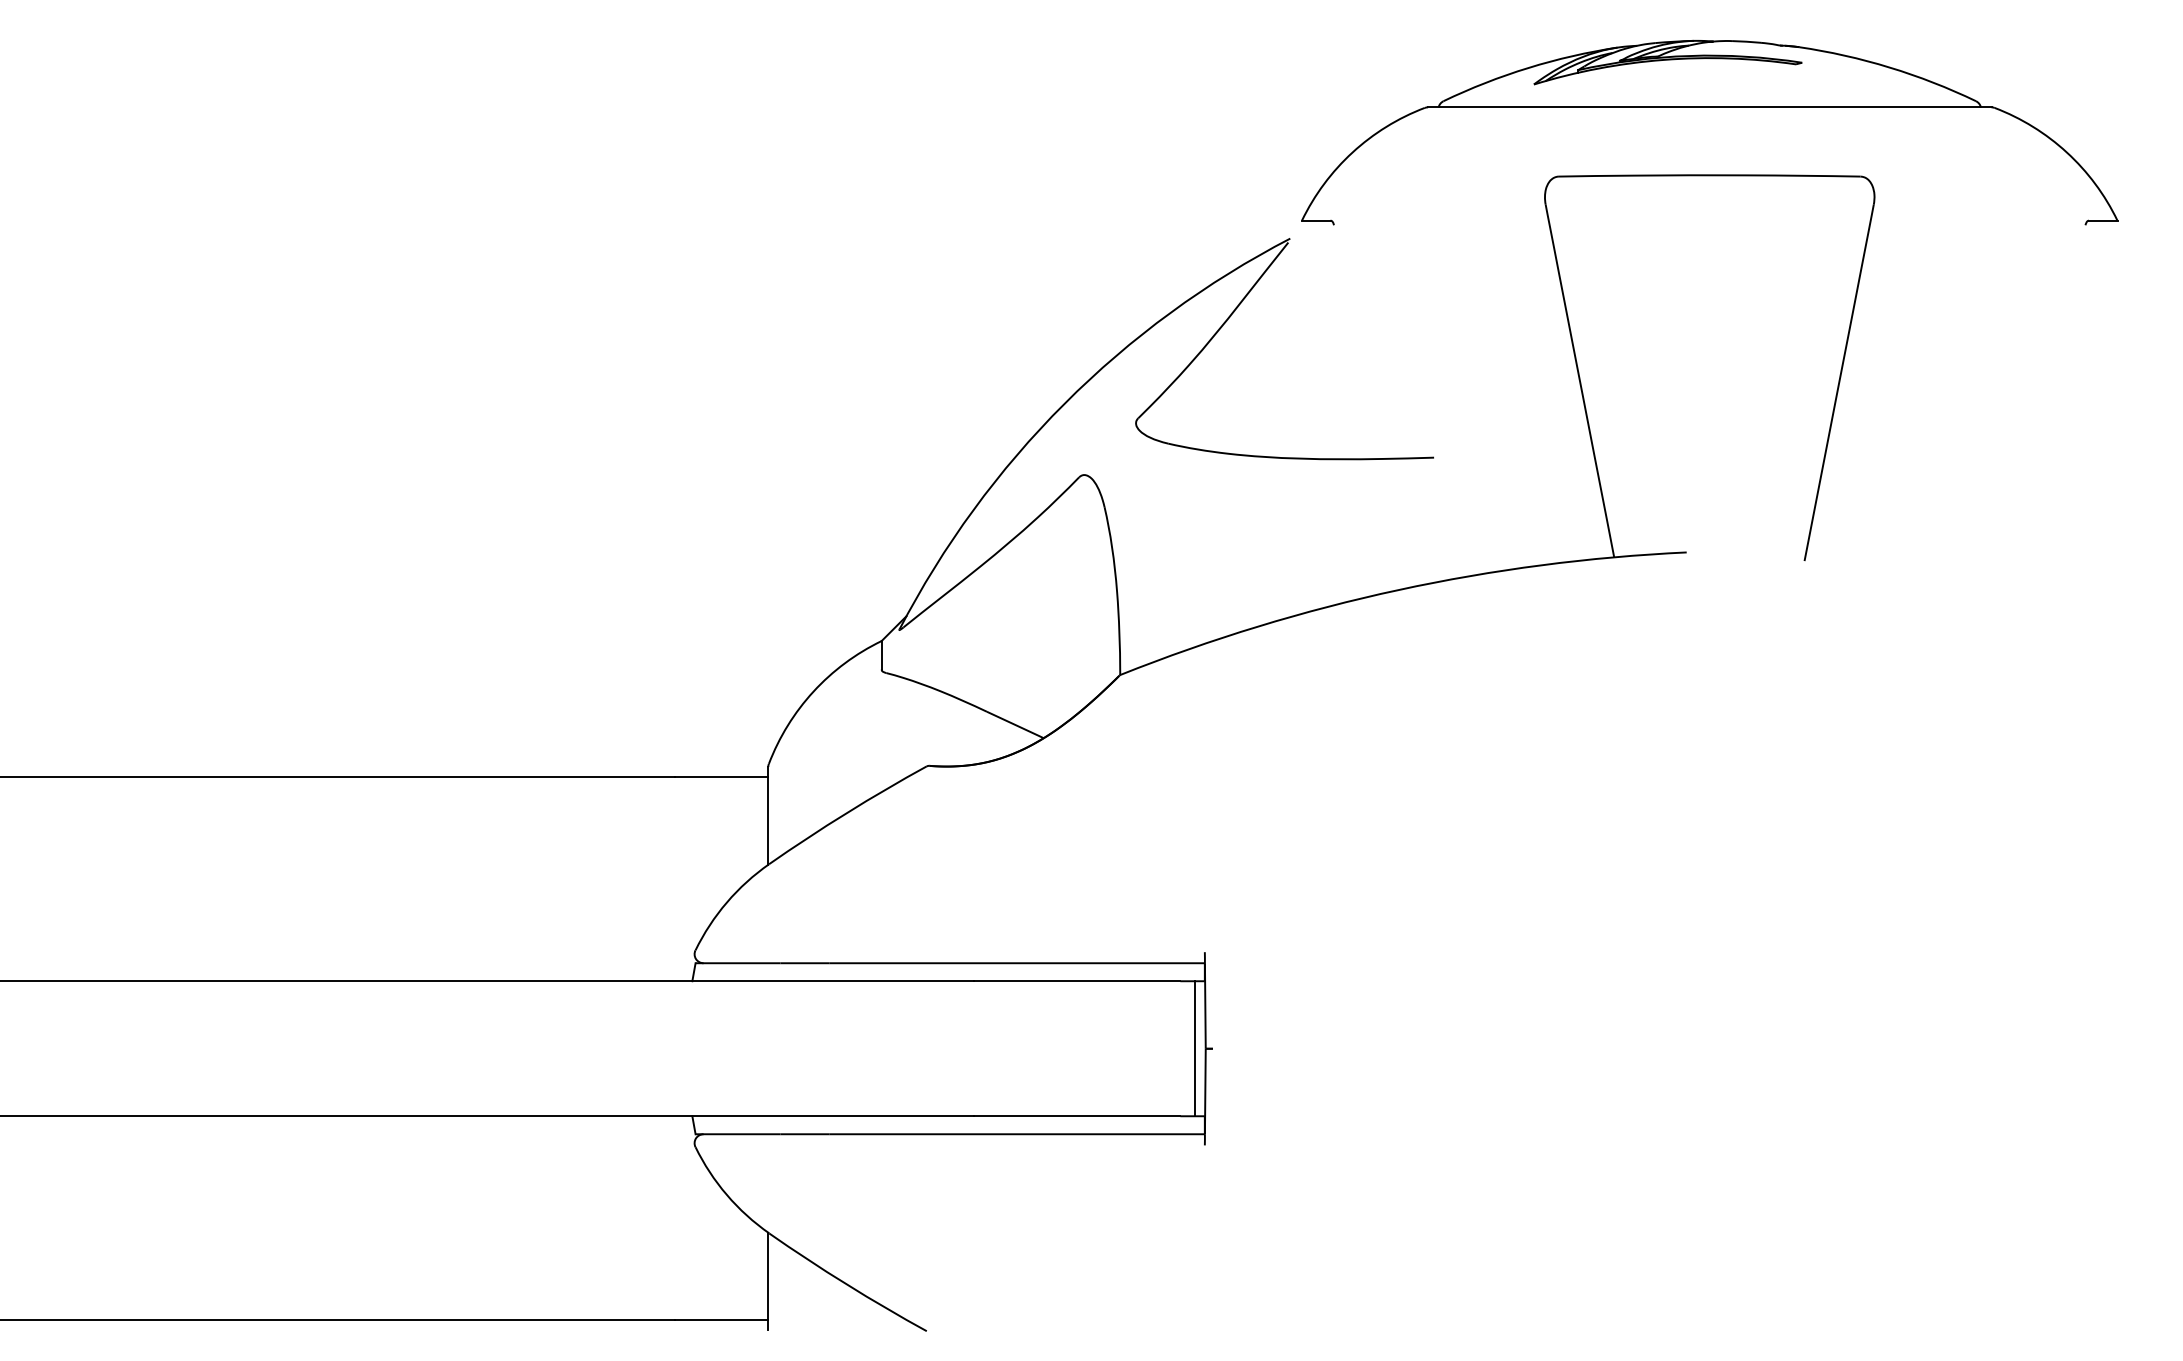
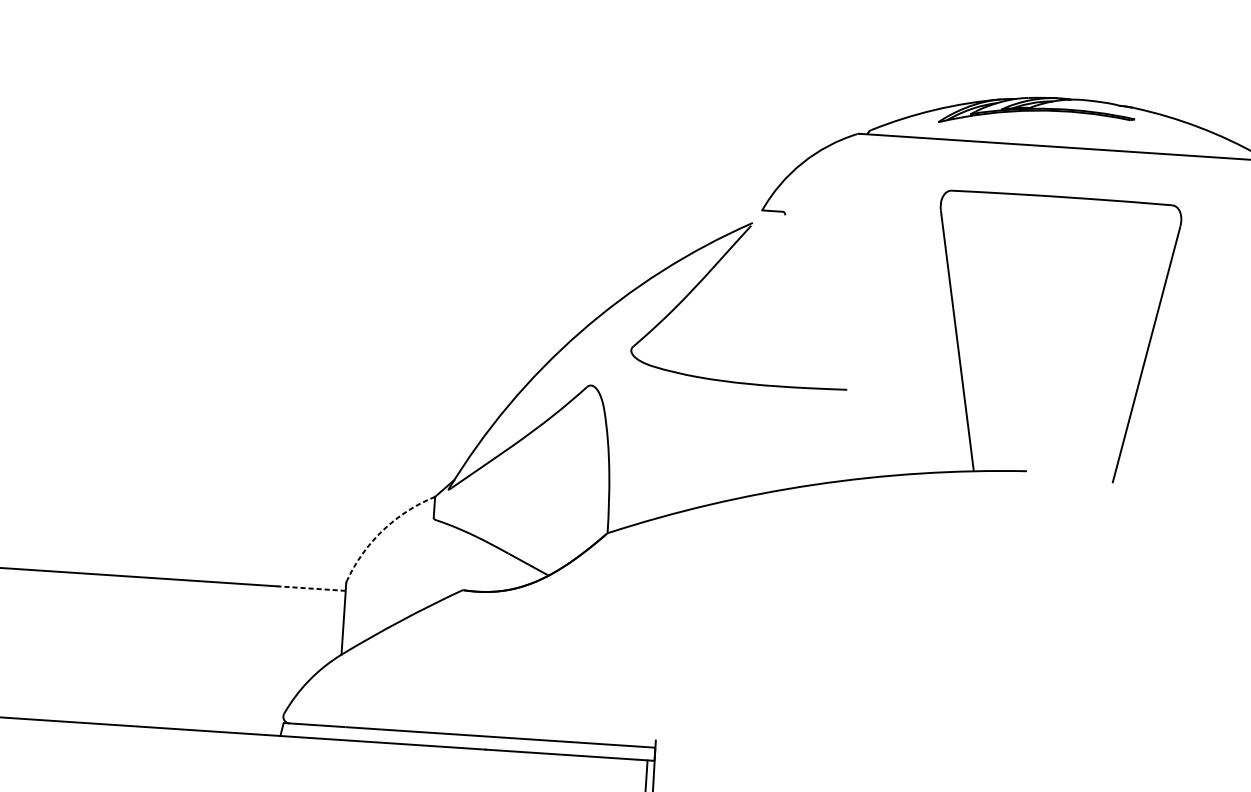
arc: (813, 691) -> (382, 530), solid -> dashed
line: (721, 777) -> (311, 588), solid -> dashed

